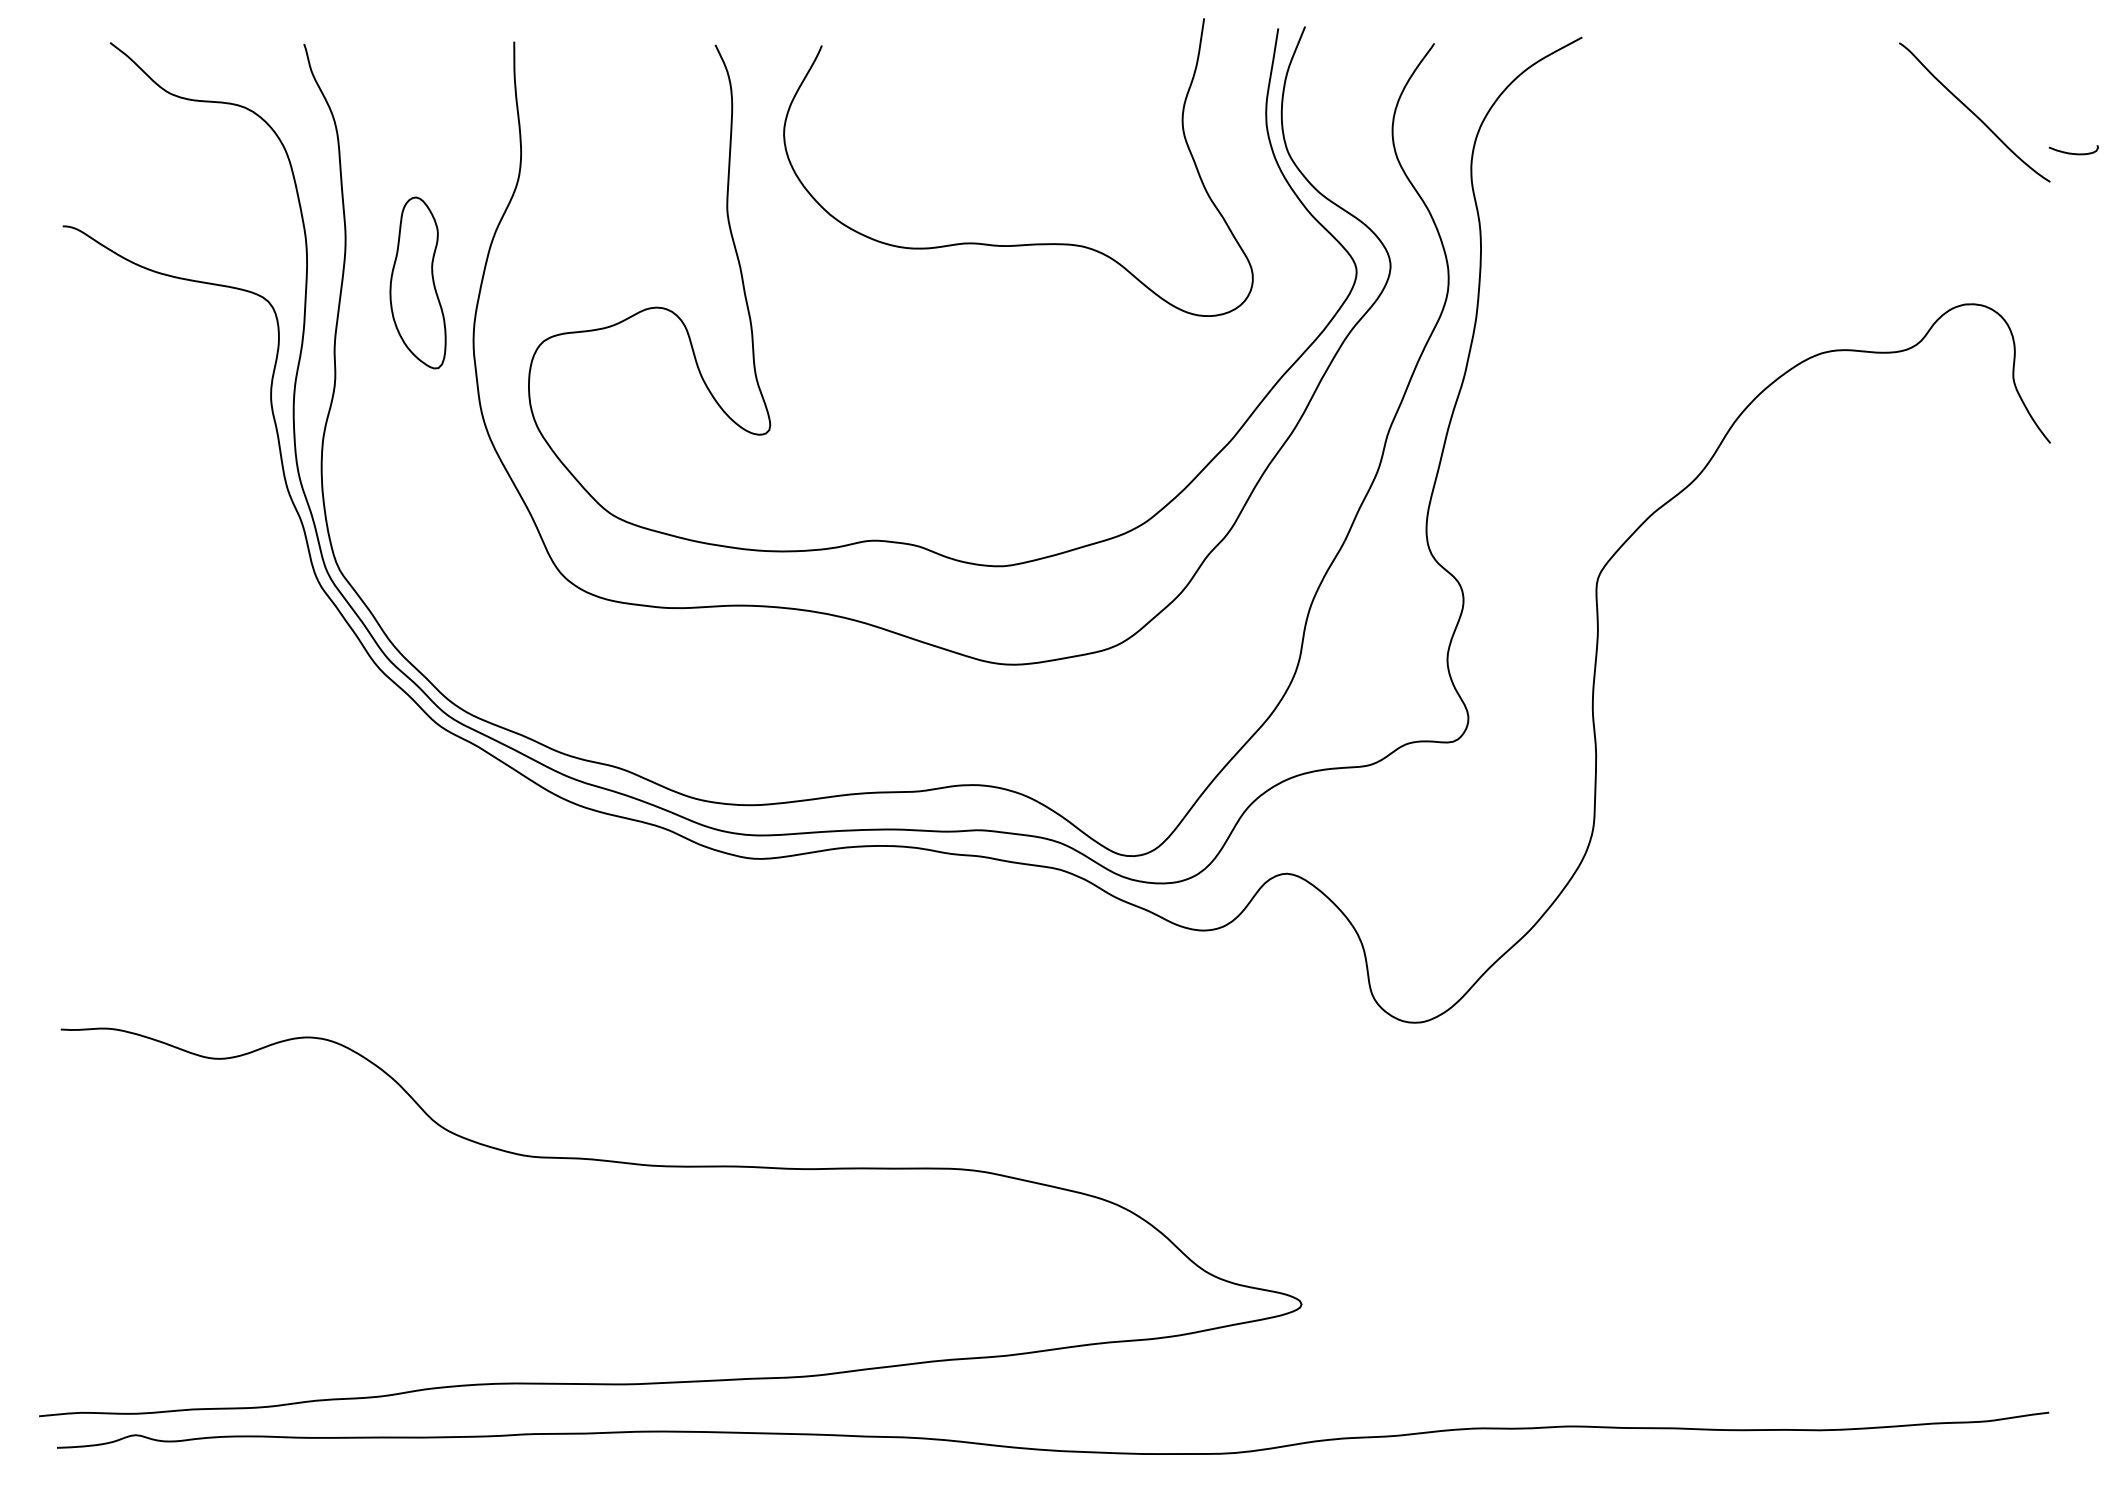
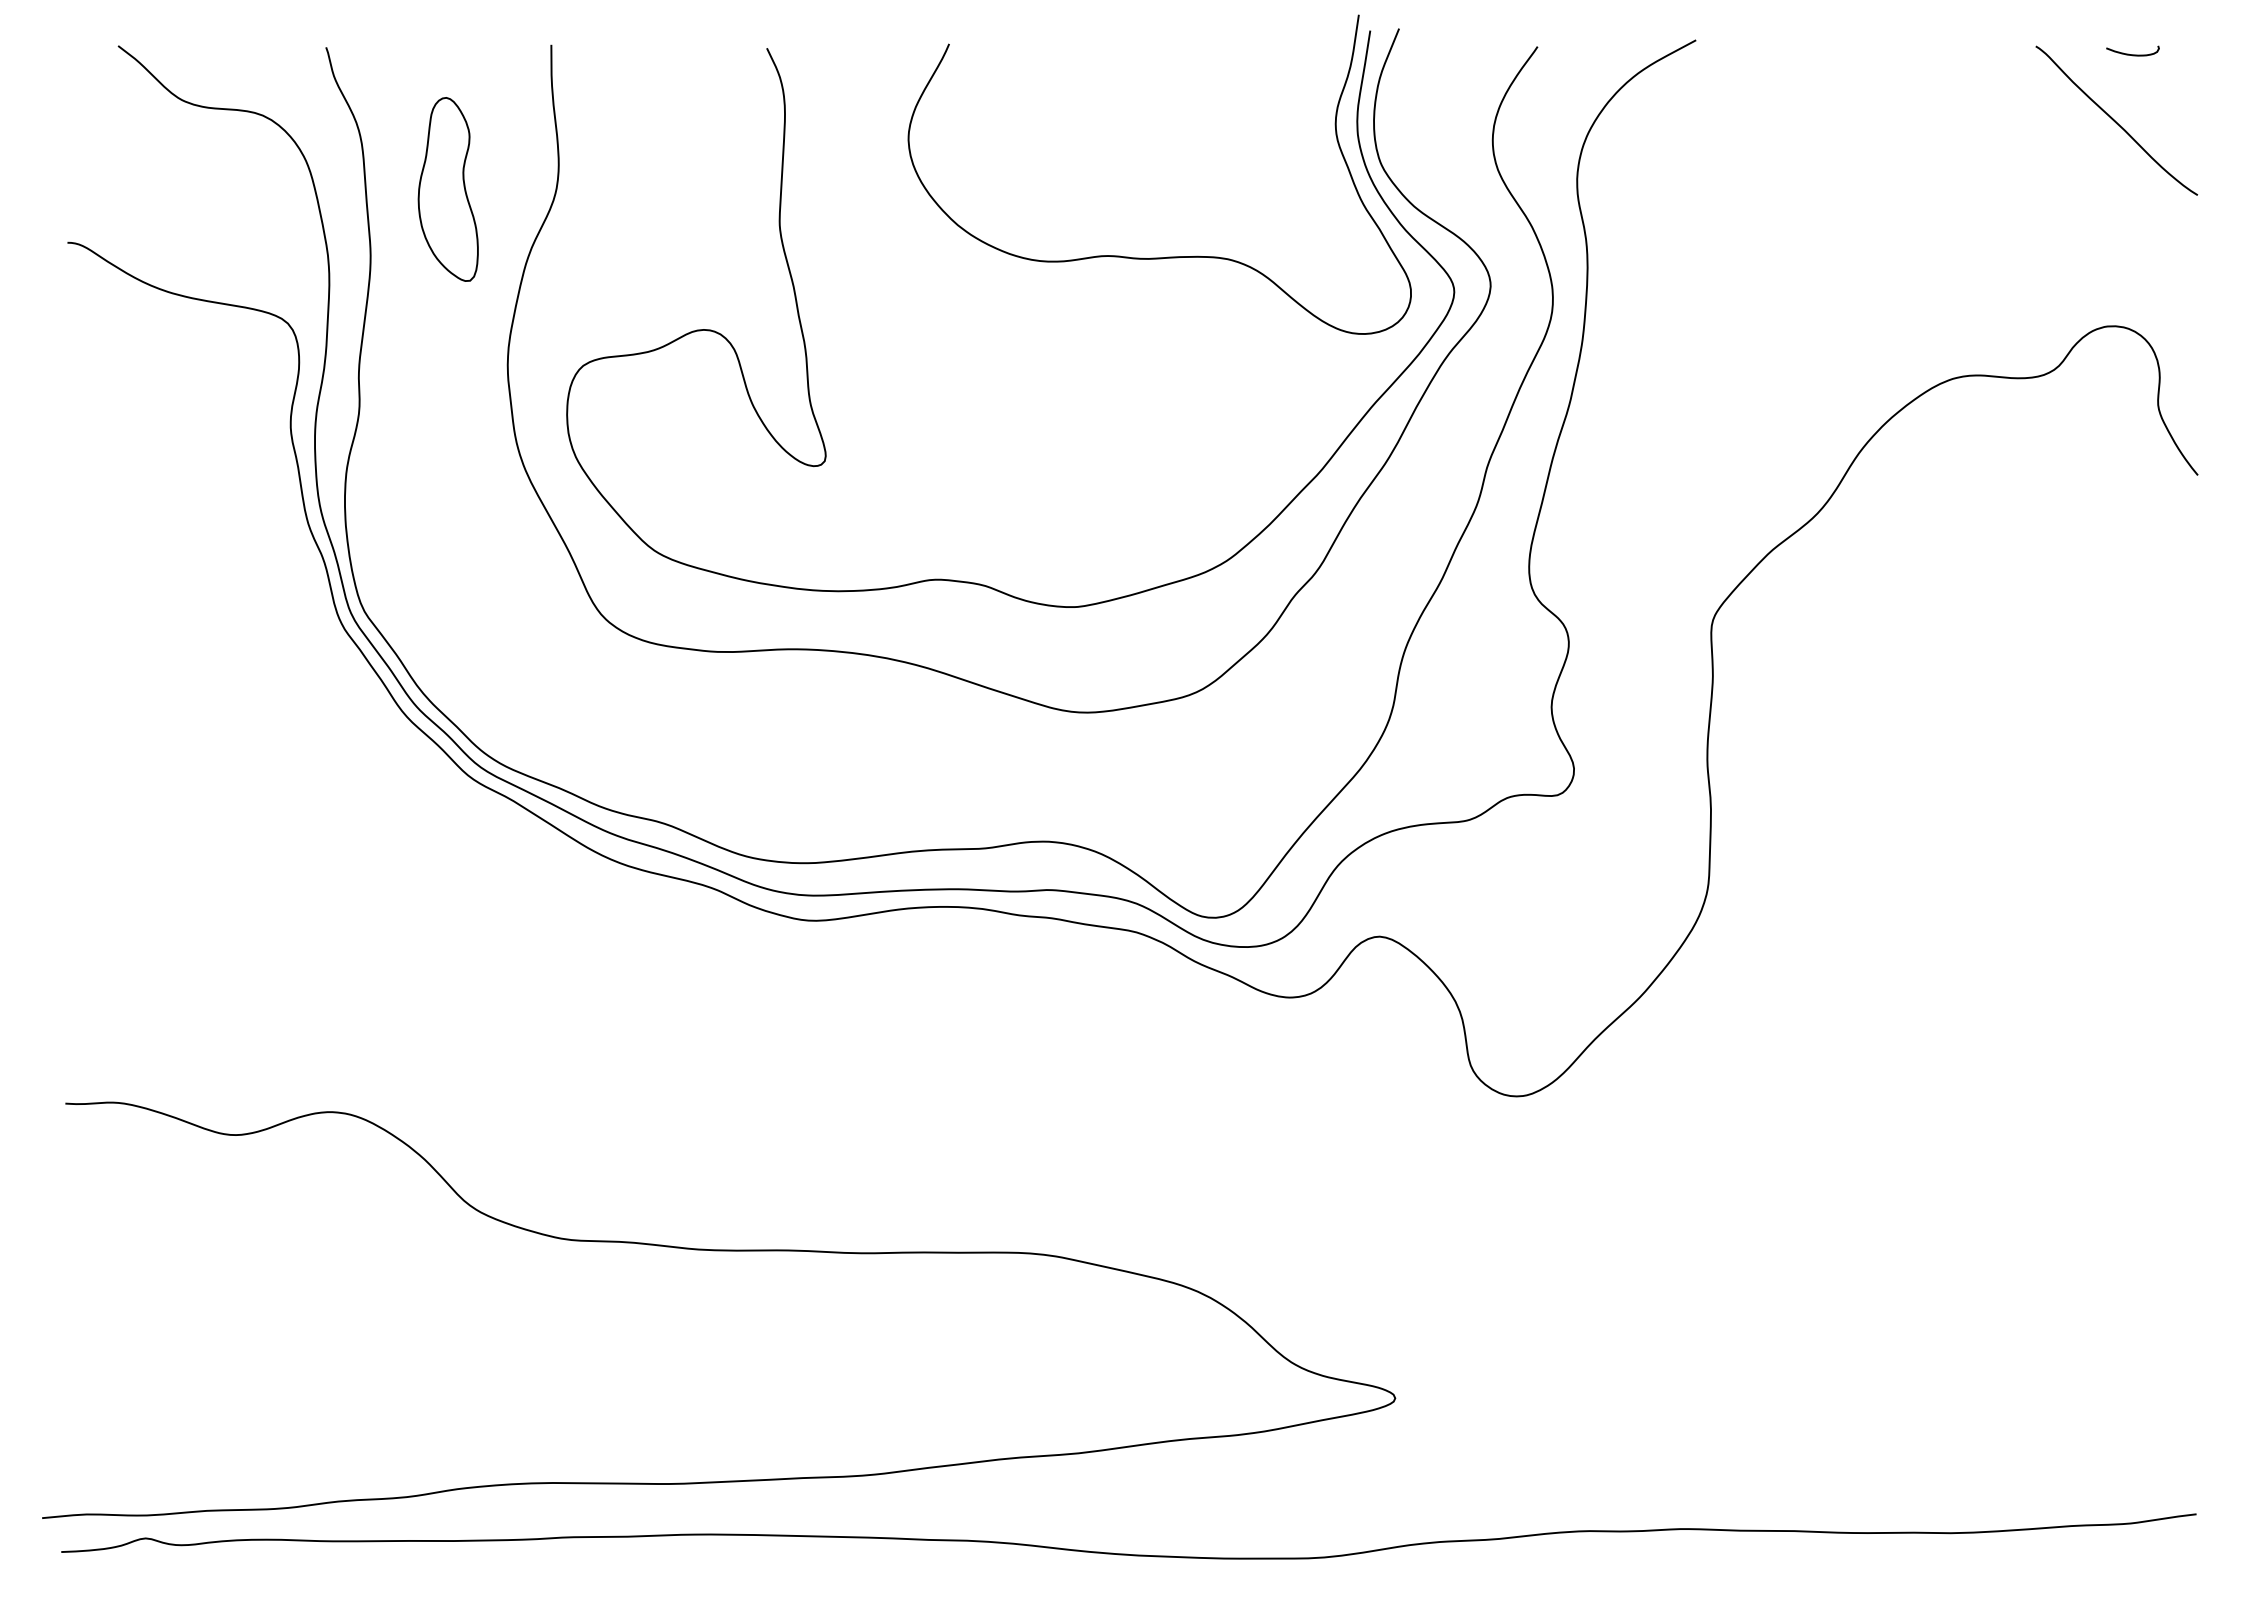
curve: (2073, 153) -> (2132, 54), moved
curve: (1025, 243) -> (1167, 256), moved
part: (417, 282) -> (447, 189), moved

